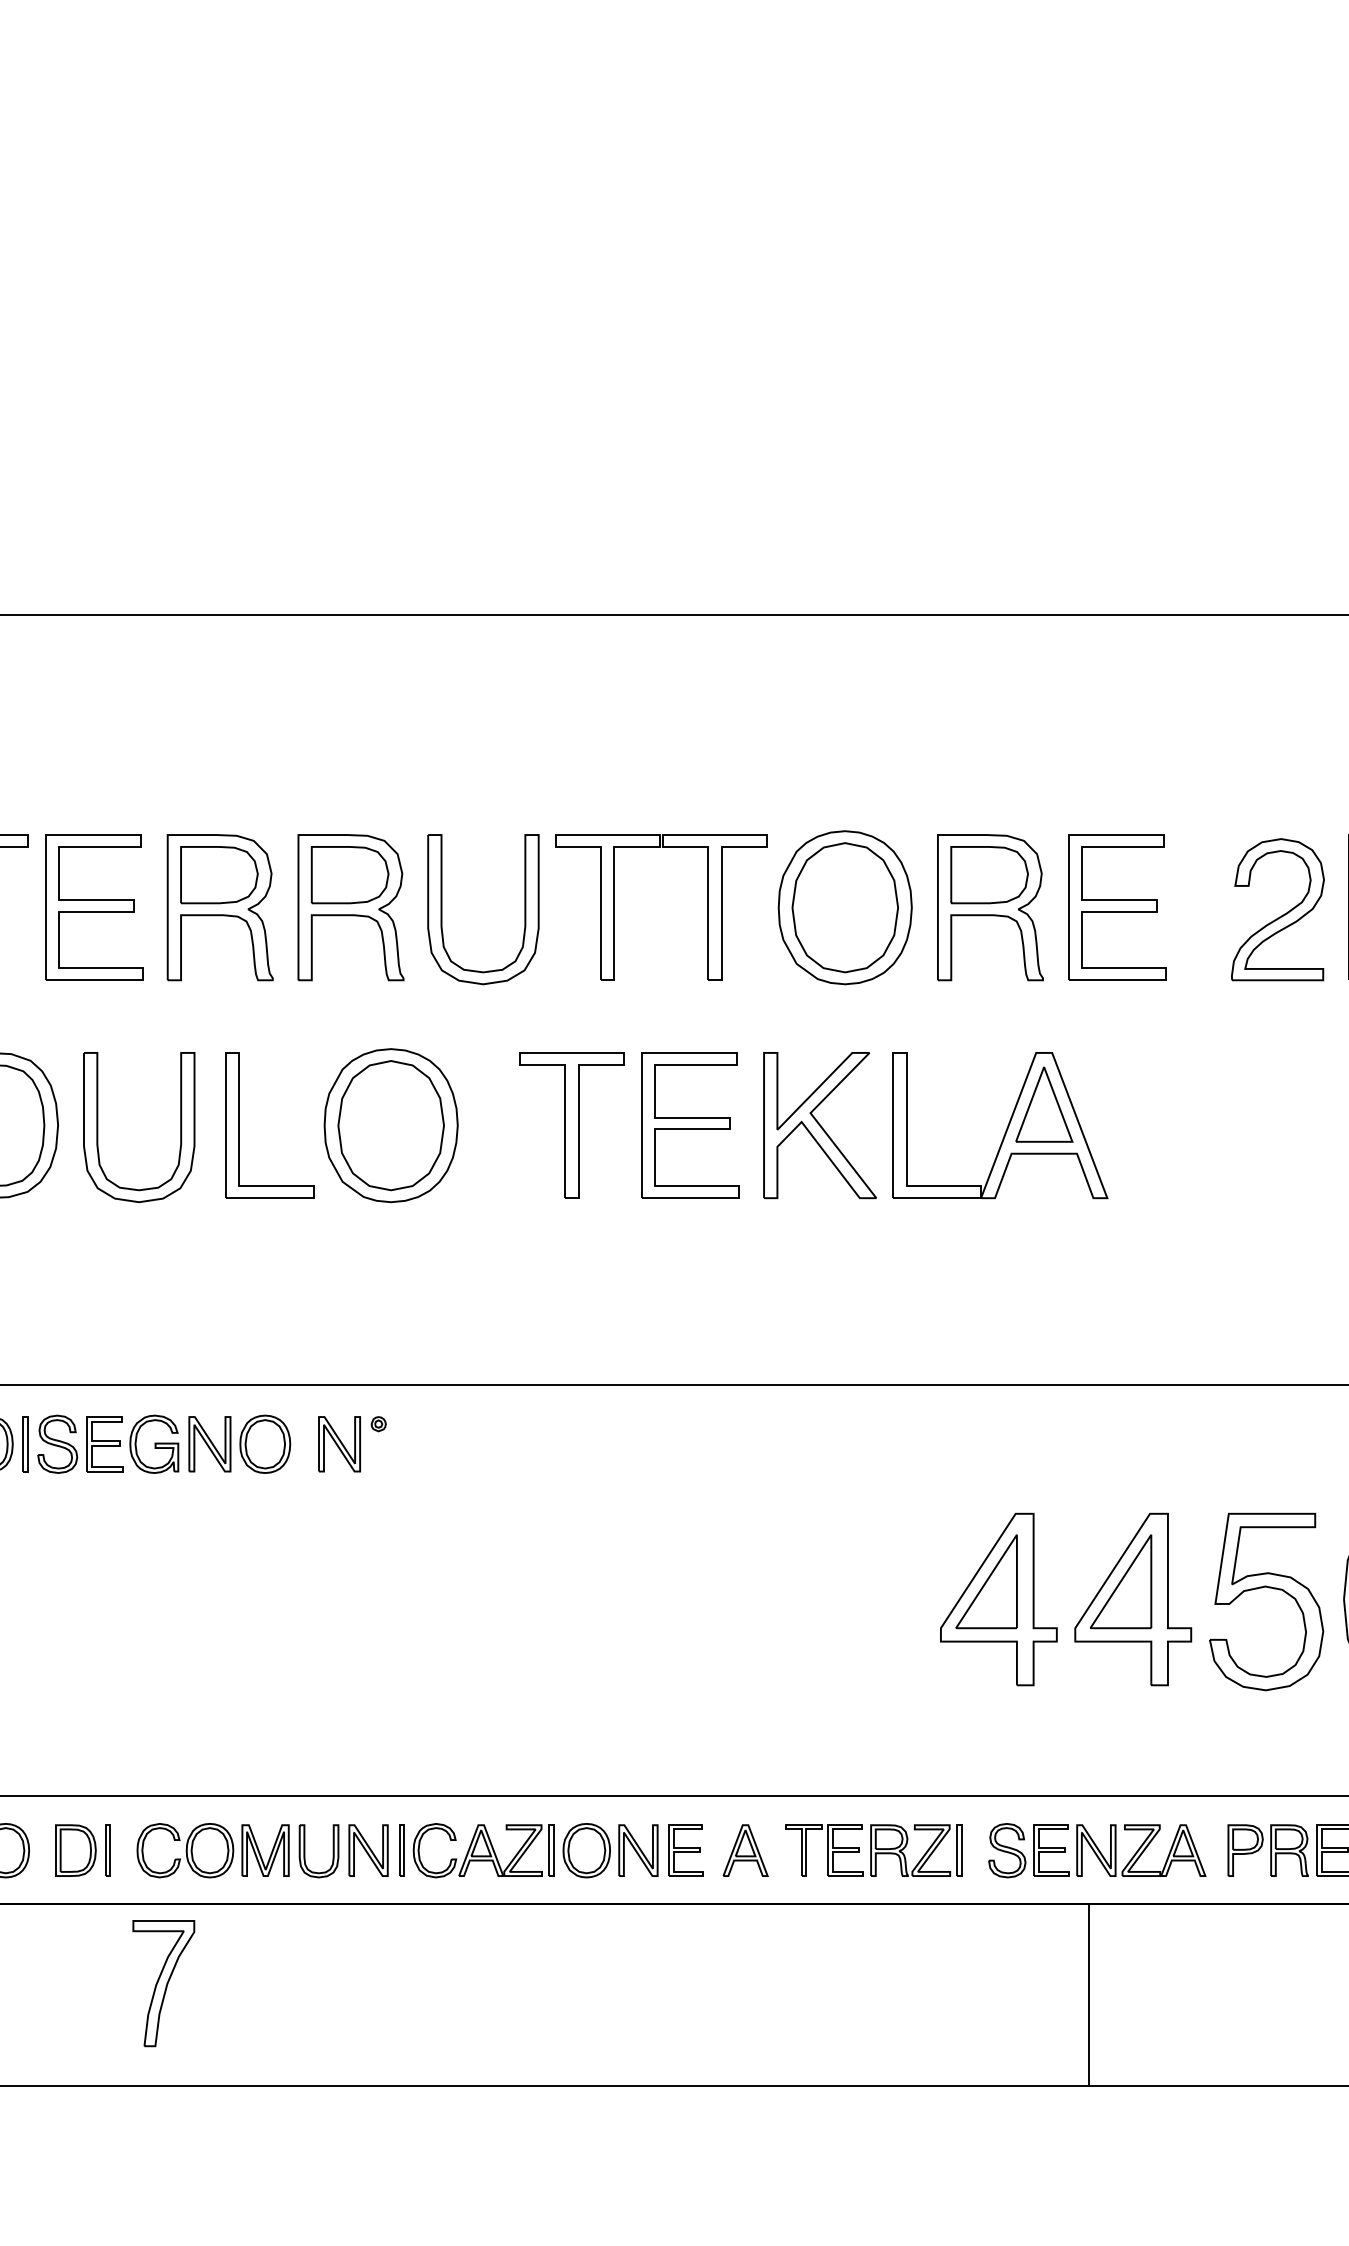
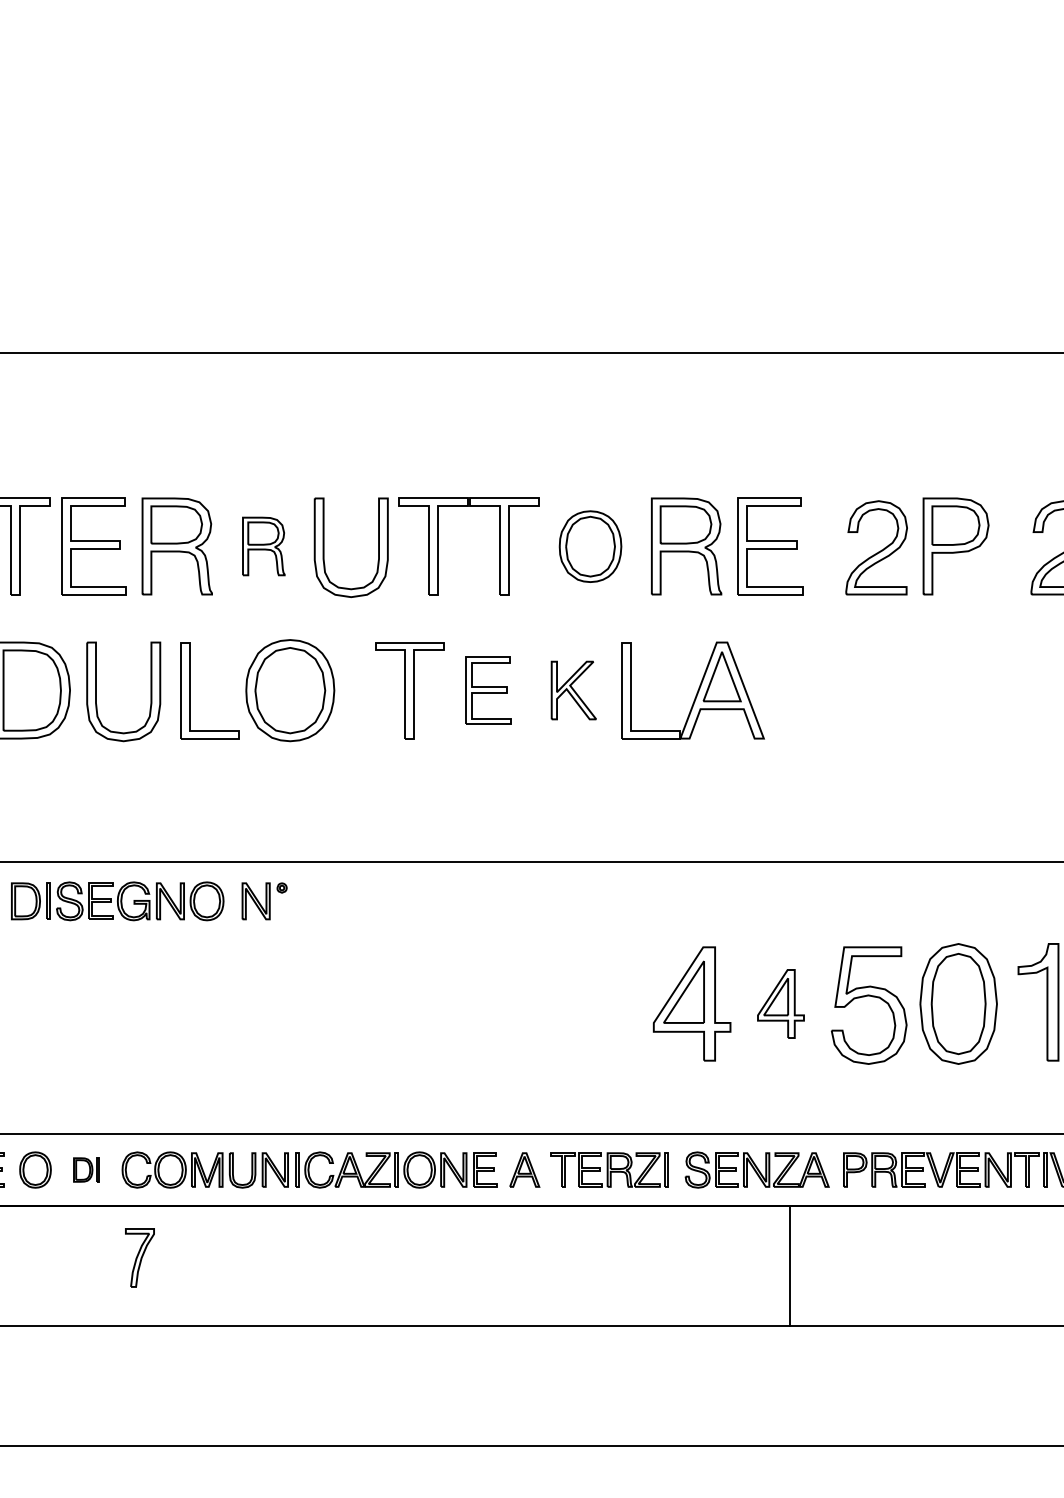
part: (350, 907) -> (263, 546), size x0.6
part: (845, 907) -> (590, 546), size x0.7
part: (690, 1125) -> (488, 690), size x0.7
part: (819, 1125) -> (573, 690), size x0.6
part: (1132, 1598) -> (780, 1003), size x0.6
part: (82, 1849) -> (86, 1169), size x0.7
part: (163, 1982) -> (139, 1257), size x0.7
line: (1088, 1995) -> (789, 1265), moved

